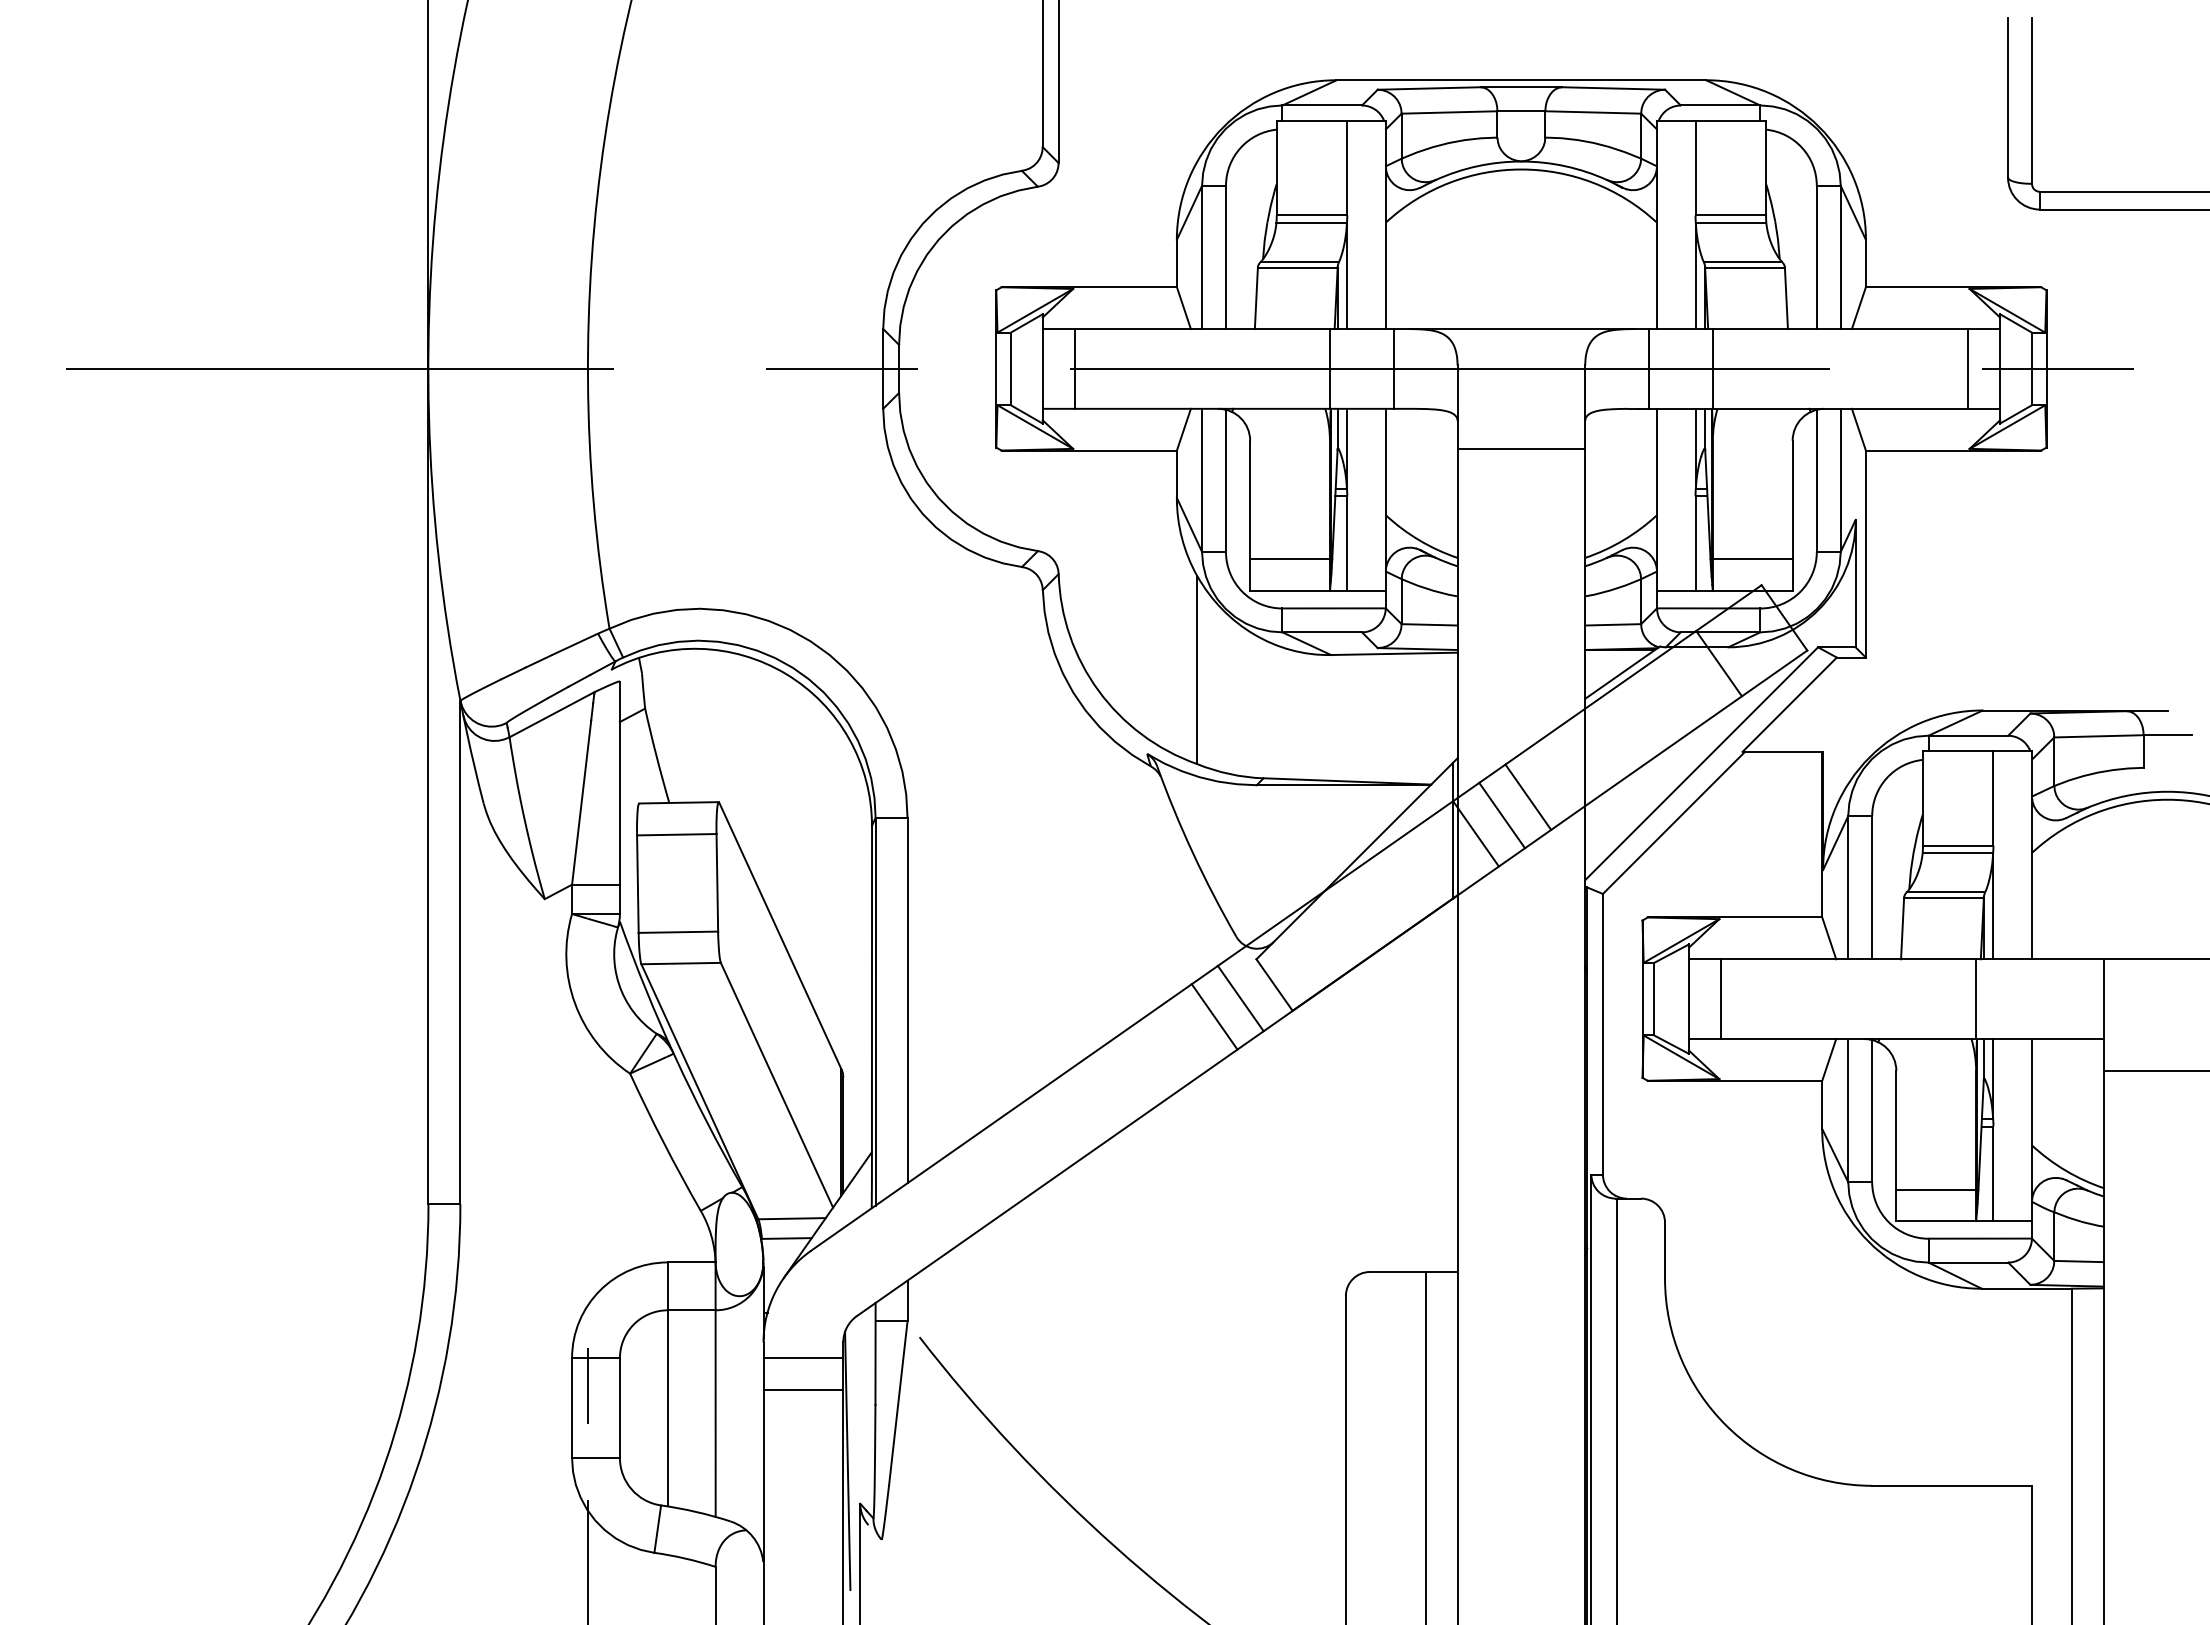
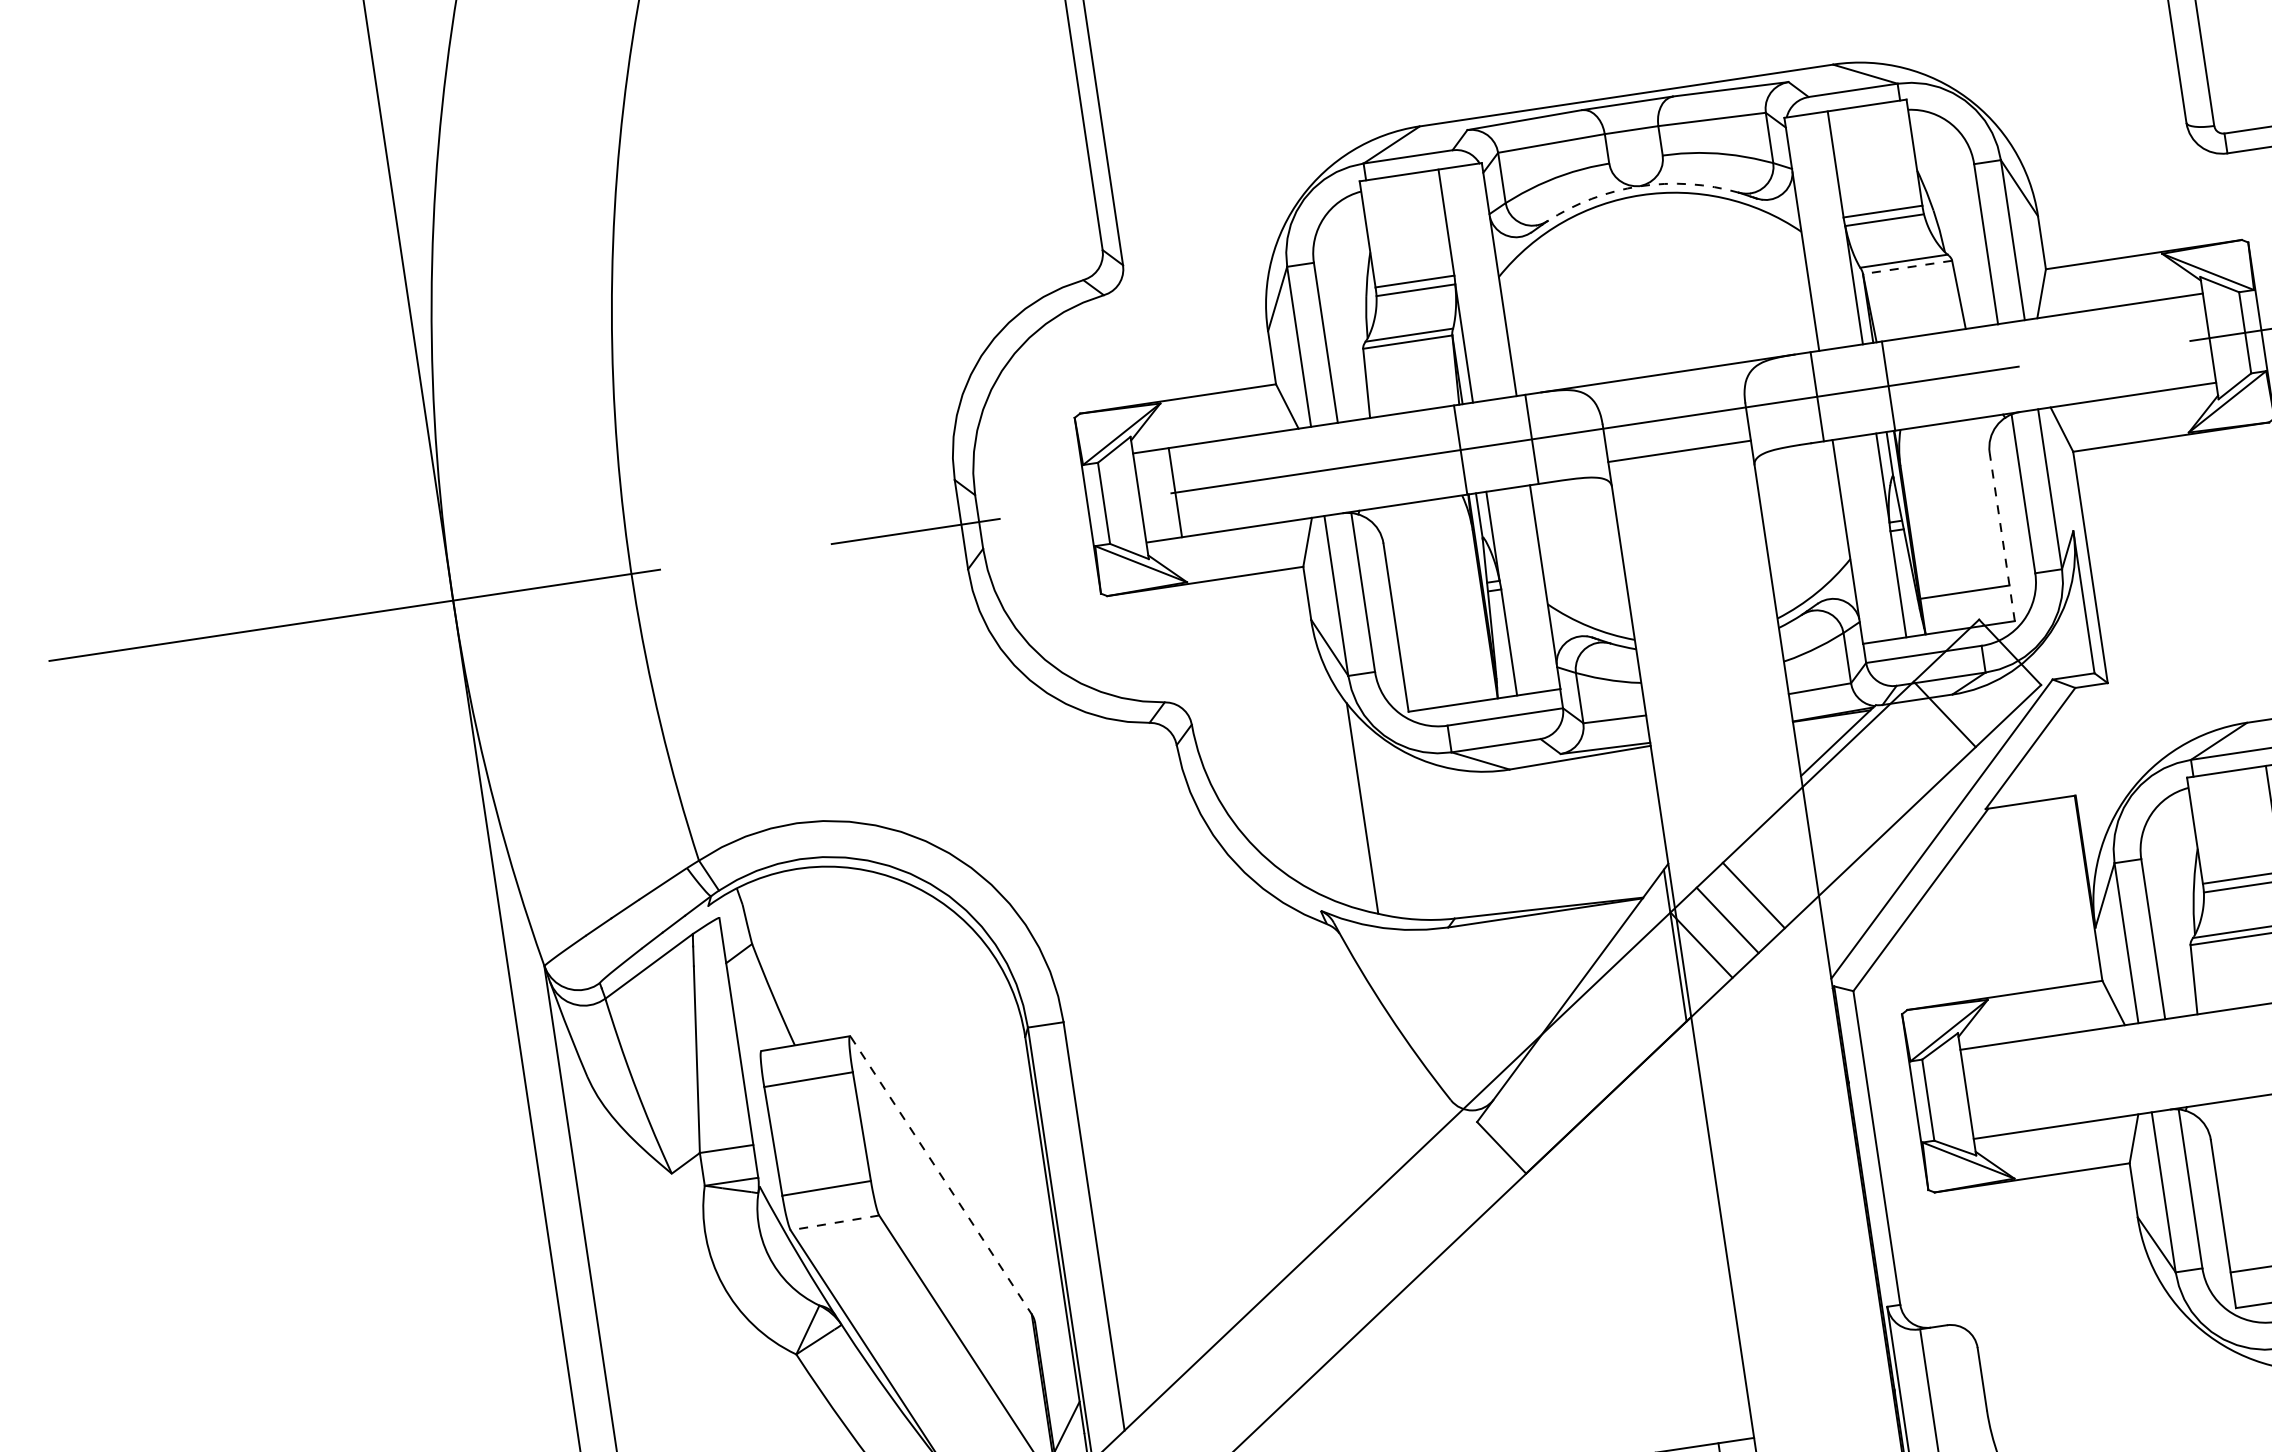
arc: (1521, 161) -> (1640, 186), solid -> dashed
line: (1745, 267) -> (1908, 267), solid -> dashed
line: (1968, 368) -> (2174, 342), removed
line: (1521, 448) -> (1679, 451), moved
line: (1792, 515) -> (2002, 536), solid -> dashed
line: (1289, 559) -> (1447, 669), removed
line: (780, 936) -> (941, 1176), solid -> dashed
line: (681, 963) -> (835, 1222), solid -> dashed
line: (1240, 998) -> (1465, 1168), removed
line: (1720, 999) -> (2002, 1089), removed
line: (1214, 1016) -> (1439, 1192), removed

